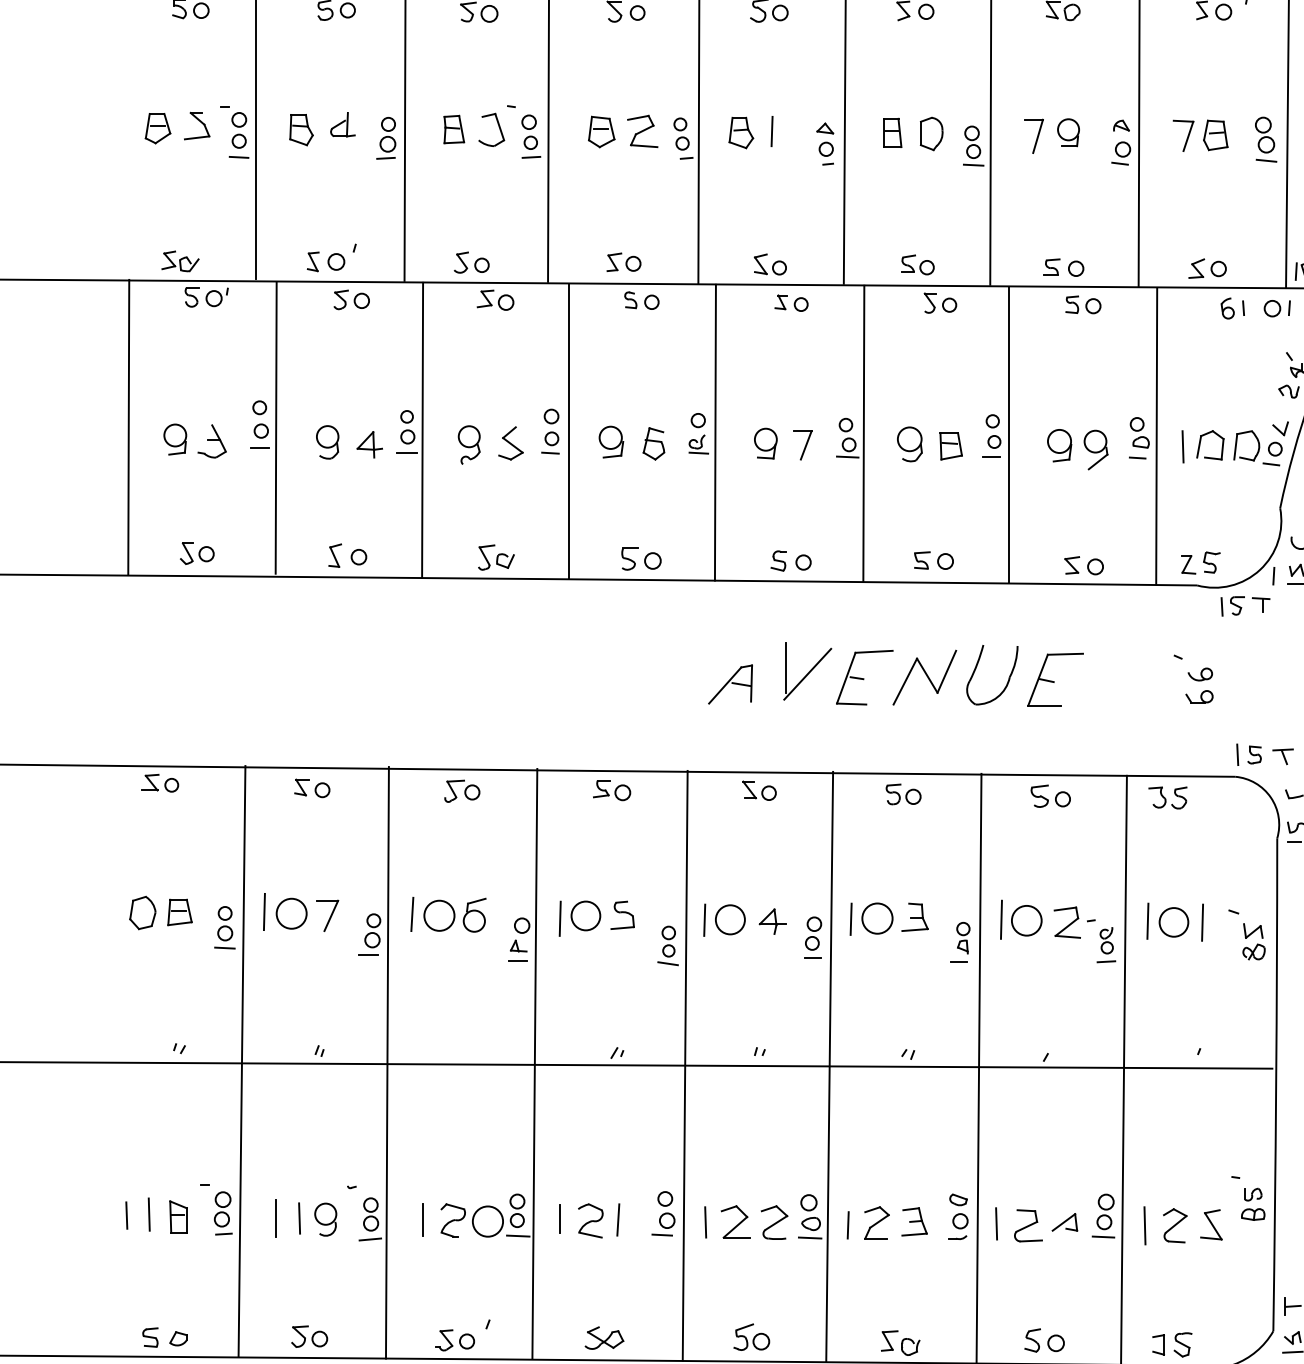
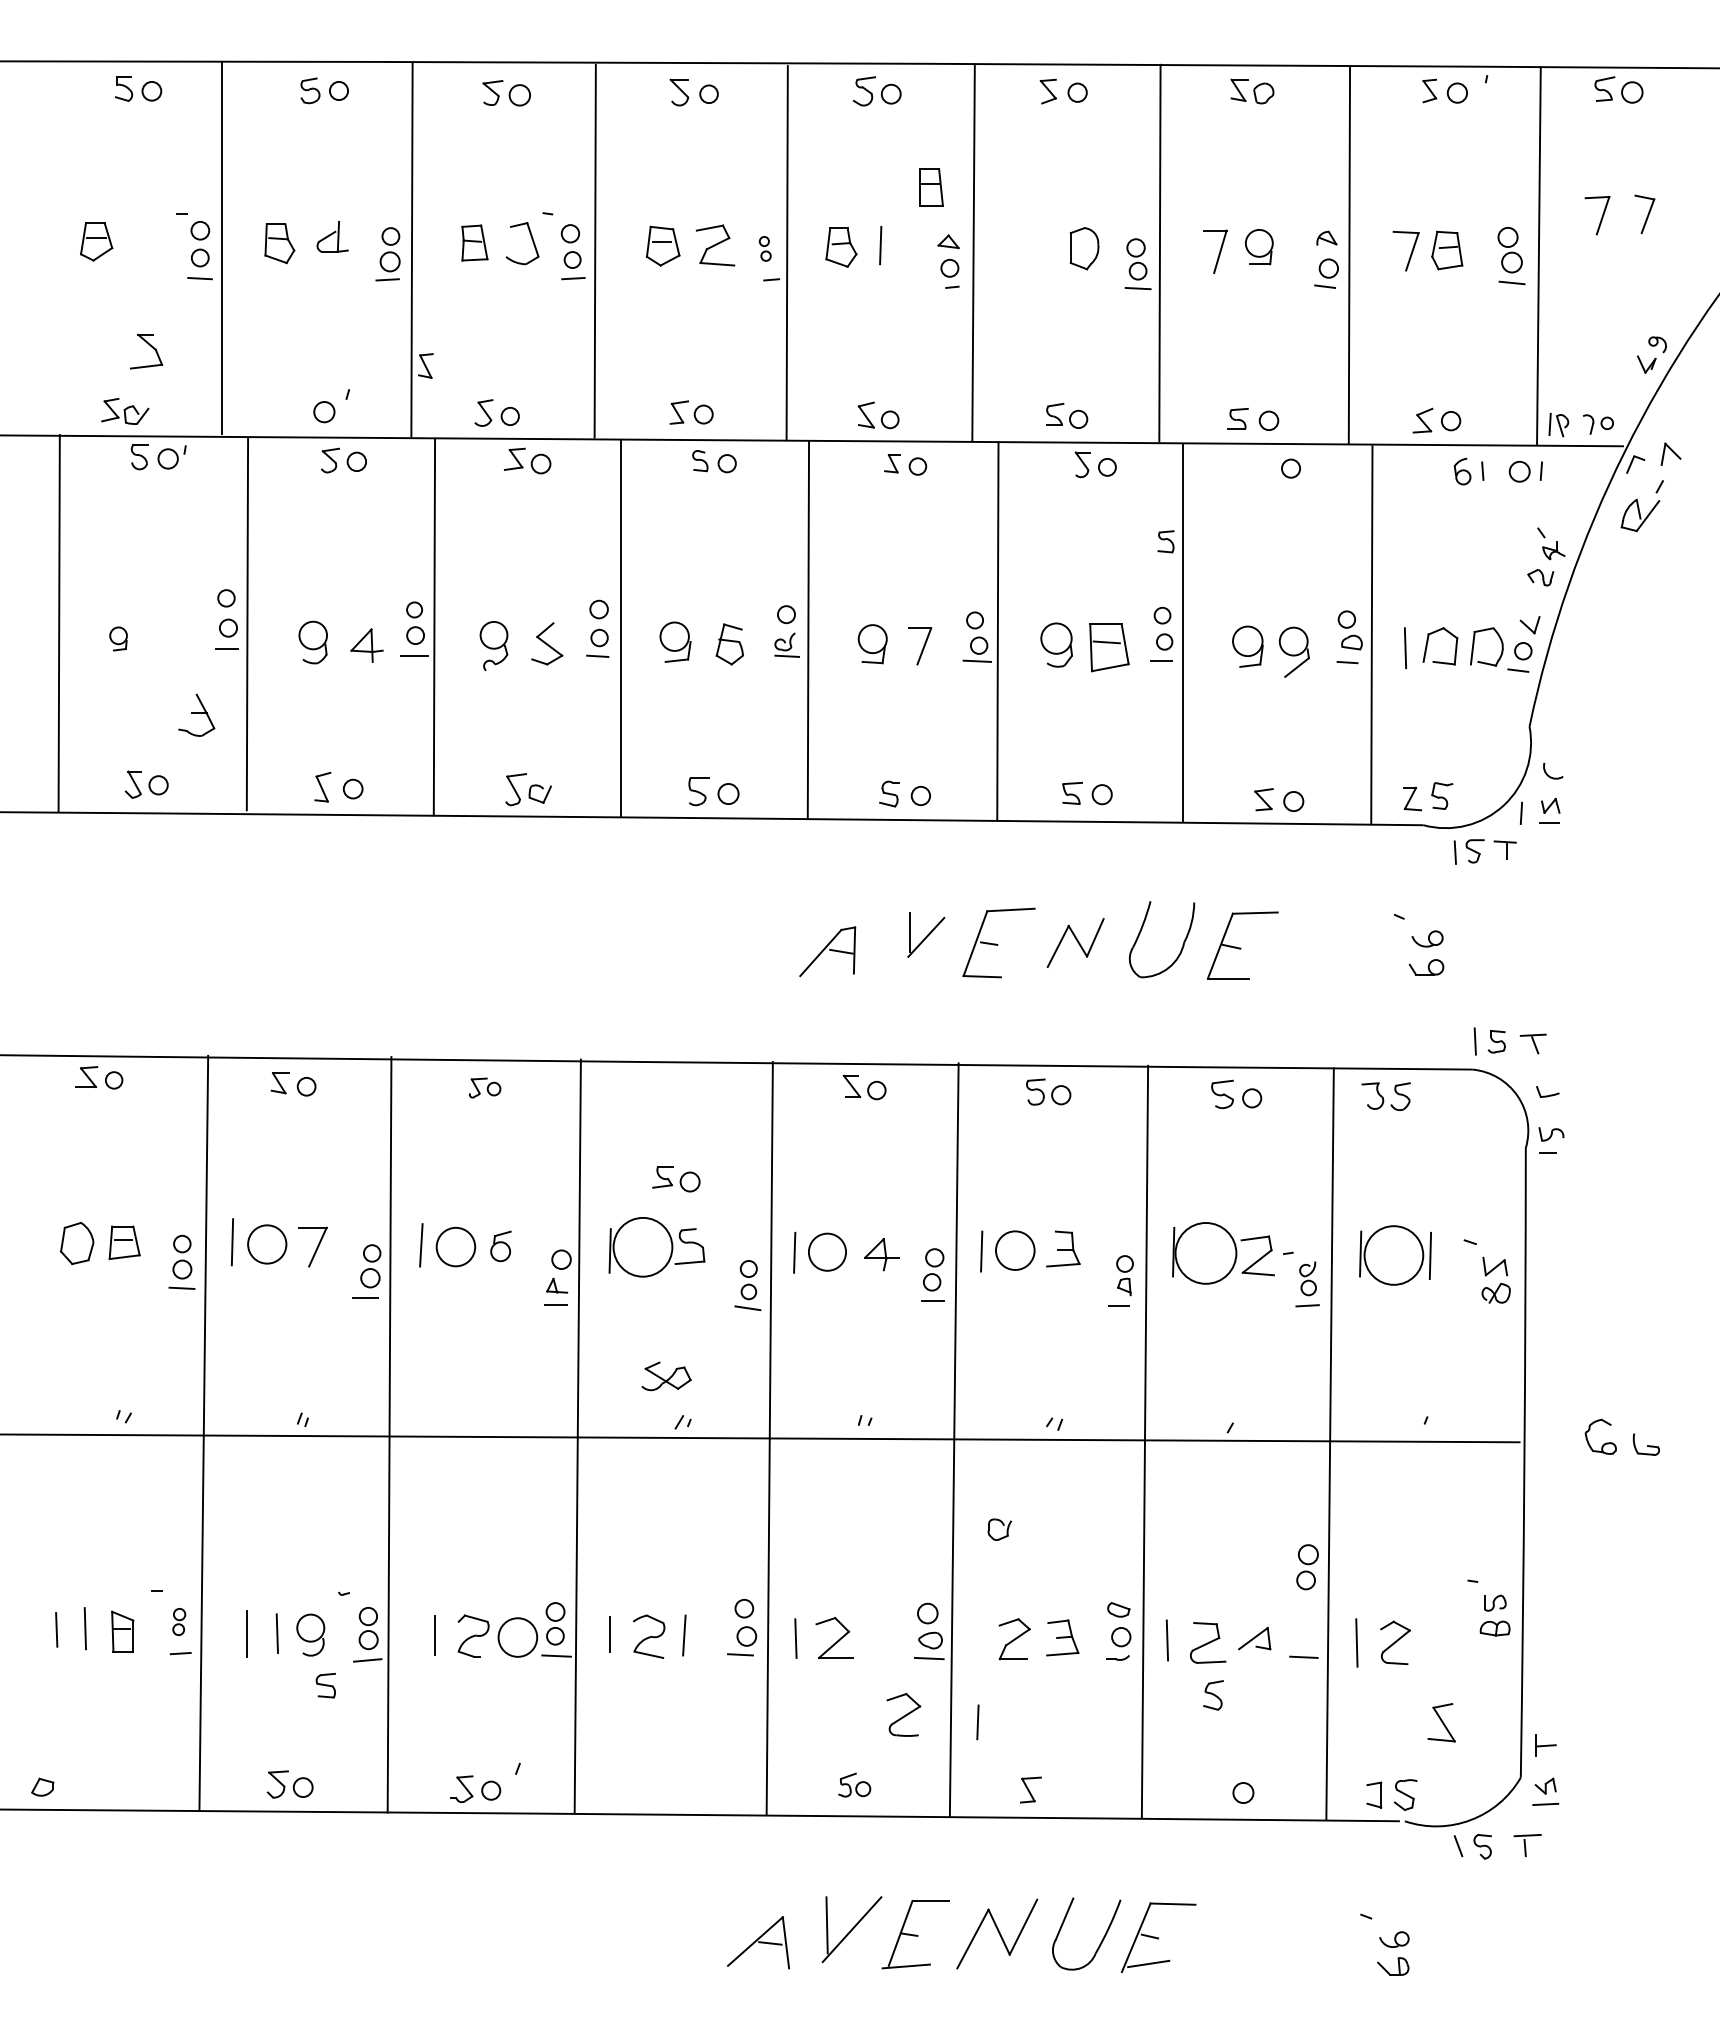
part: (200, 122) -> (150, 346), moved
part: (681, 133) -> (765, 248), size x0.6
part: (892, 133) -> (931, 187), moved
part: (313, 261) -> (425, 365), moved
part: (1071, 304) -> (1165, 541), moved
part: (175, 439) -> (118, 638), size x0.6
part: (211, 440) -> (196, 714), moved
part: (951, 446) -> (1109, 647), size x1.4
part: (807, 671) -> (926, 935), size x0.6
part: (924, 677) -> (1075, 942), size x0.7
part: (461, 790) -> (484, 1087), size x0.7
part: (612, 790) -> (676, 1179), moved
part: (474, 915) -> (500, 1246), size x0.7
circle: (585, 915) -> (642, 1246), size x1.6
circle: (1026, 920) -> (1205, 1253), size x1.6
circle: (1173, 922) -> (1393, 1255), size x1.6
part: (222, 1209) -> (179, 1621), size x0.6
part: (1105, 1212) -> (1307, 1567), moved
part: (774, 1222) -> (903, 1714), moved
part: (1211, 1224) -> (1441, 1722), moved
line: (847, 1225) -> (977, 1722), moved
part: (751, 1336) -> (854, 1784), size x0.7
part: (150, 1337) -> (325, 1685), moved
part: (178, 1338) -> (42, 1786), moved
part: (604, 1338) -> (666, 1376), moved
part: (1032, 1340) -> (1213, 1695), moved
part: (910, 1346) -> (999, 1529), moved

